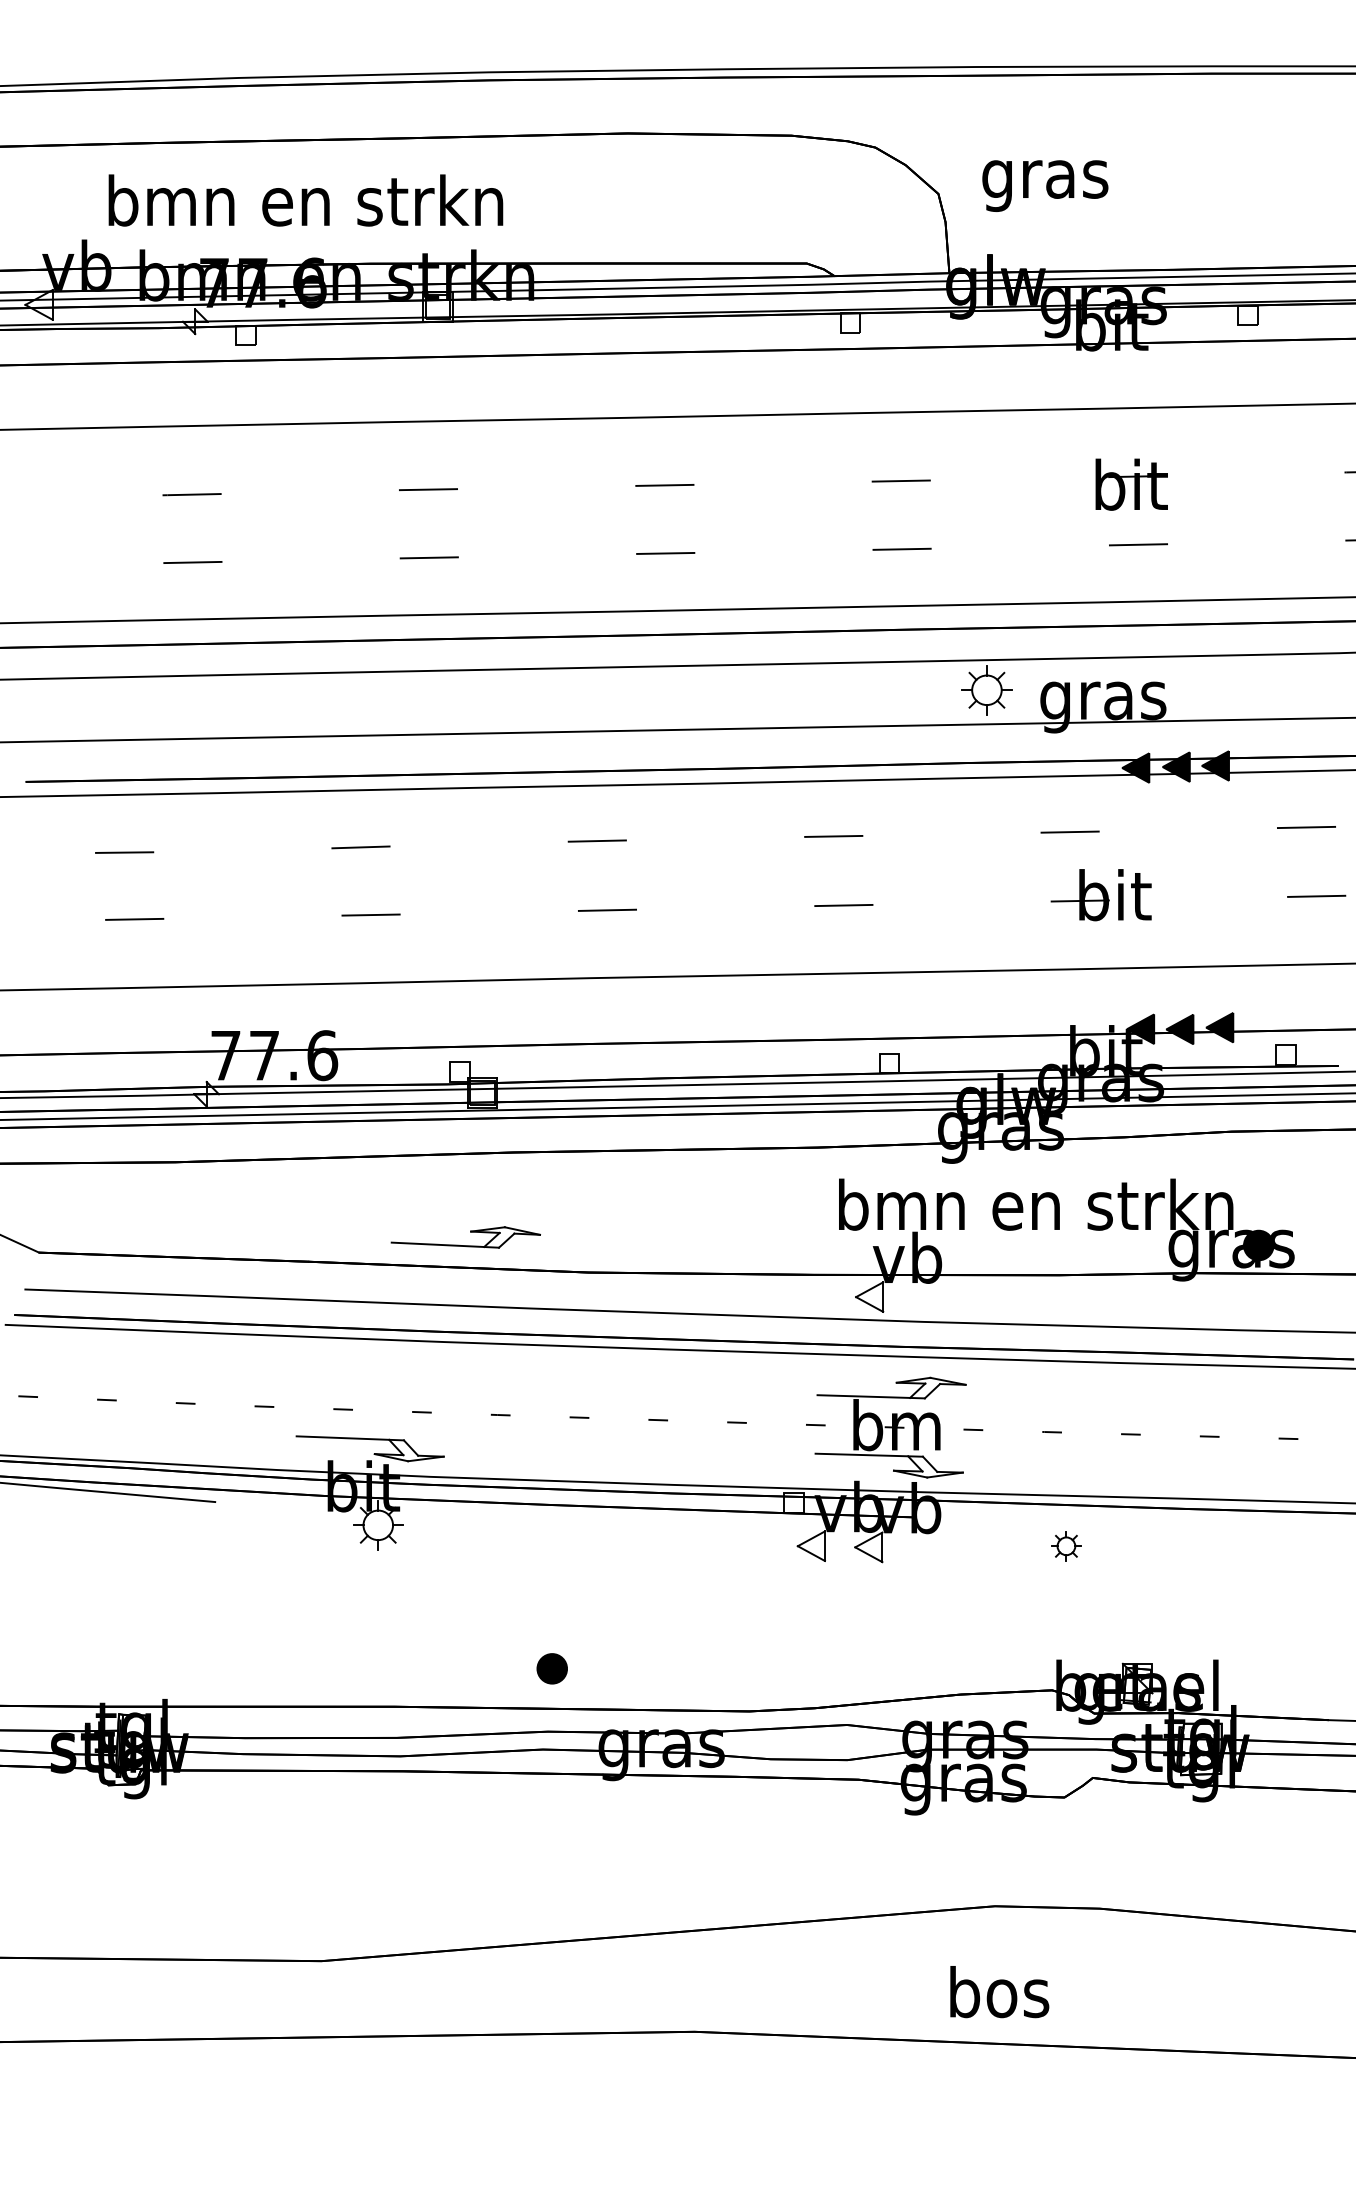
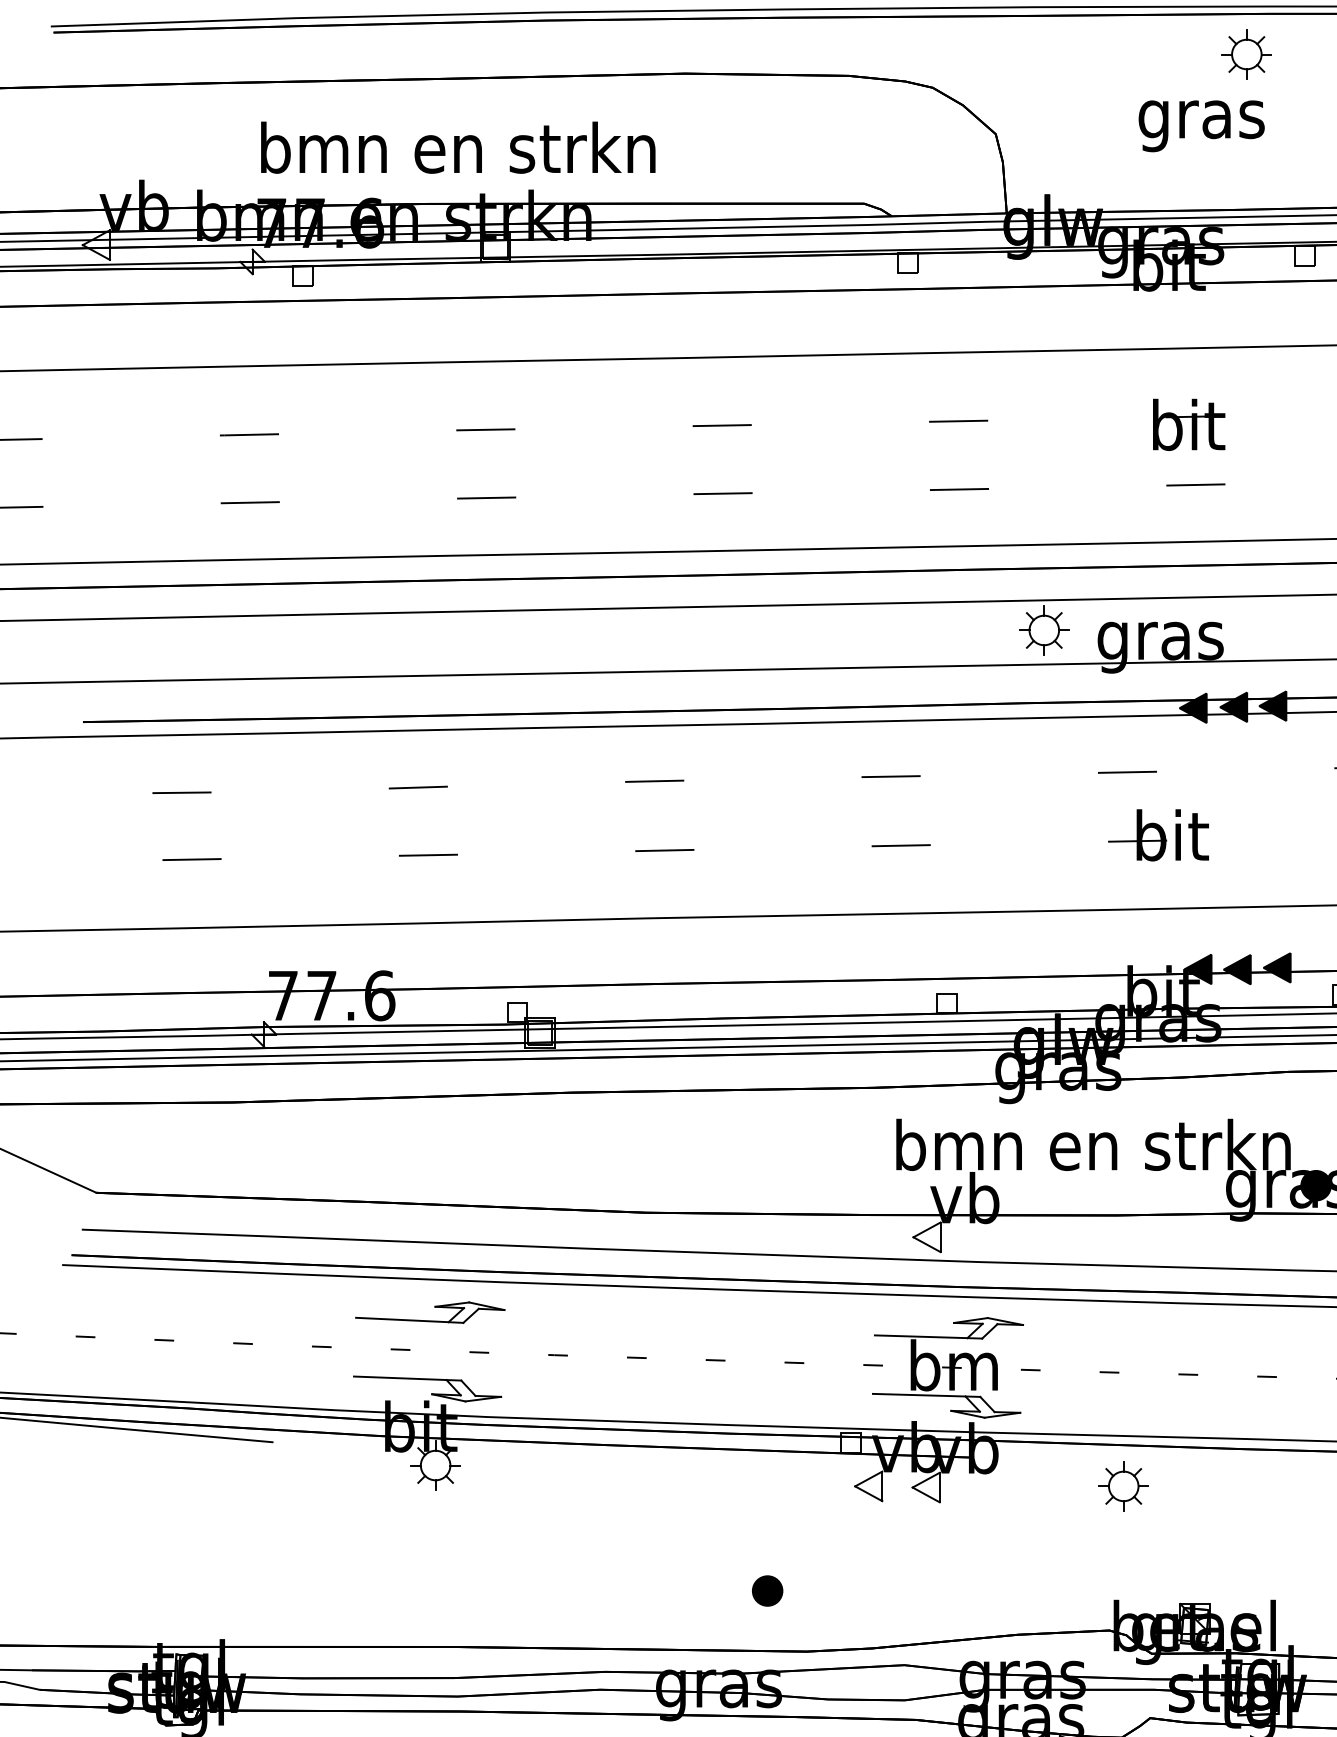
part: (1189, 114) -> (1246, 54), added
text: (1045, 185) -> (1201, 125), moved
text: (305, 200) -> (457, 147), moved
part: (470, 1232) -> (434, 1307), moved
part: (1066, 1546) -> (1123, 1486), size x1.67
part: (551, 1668) -> (766, 1590), moved

